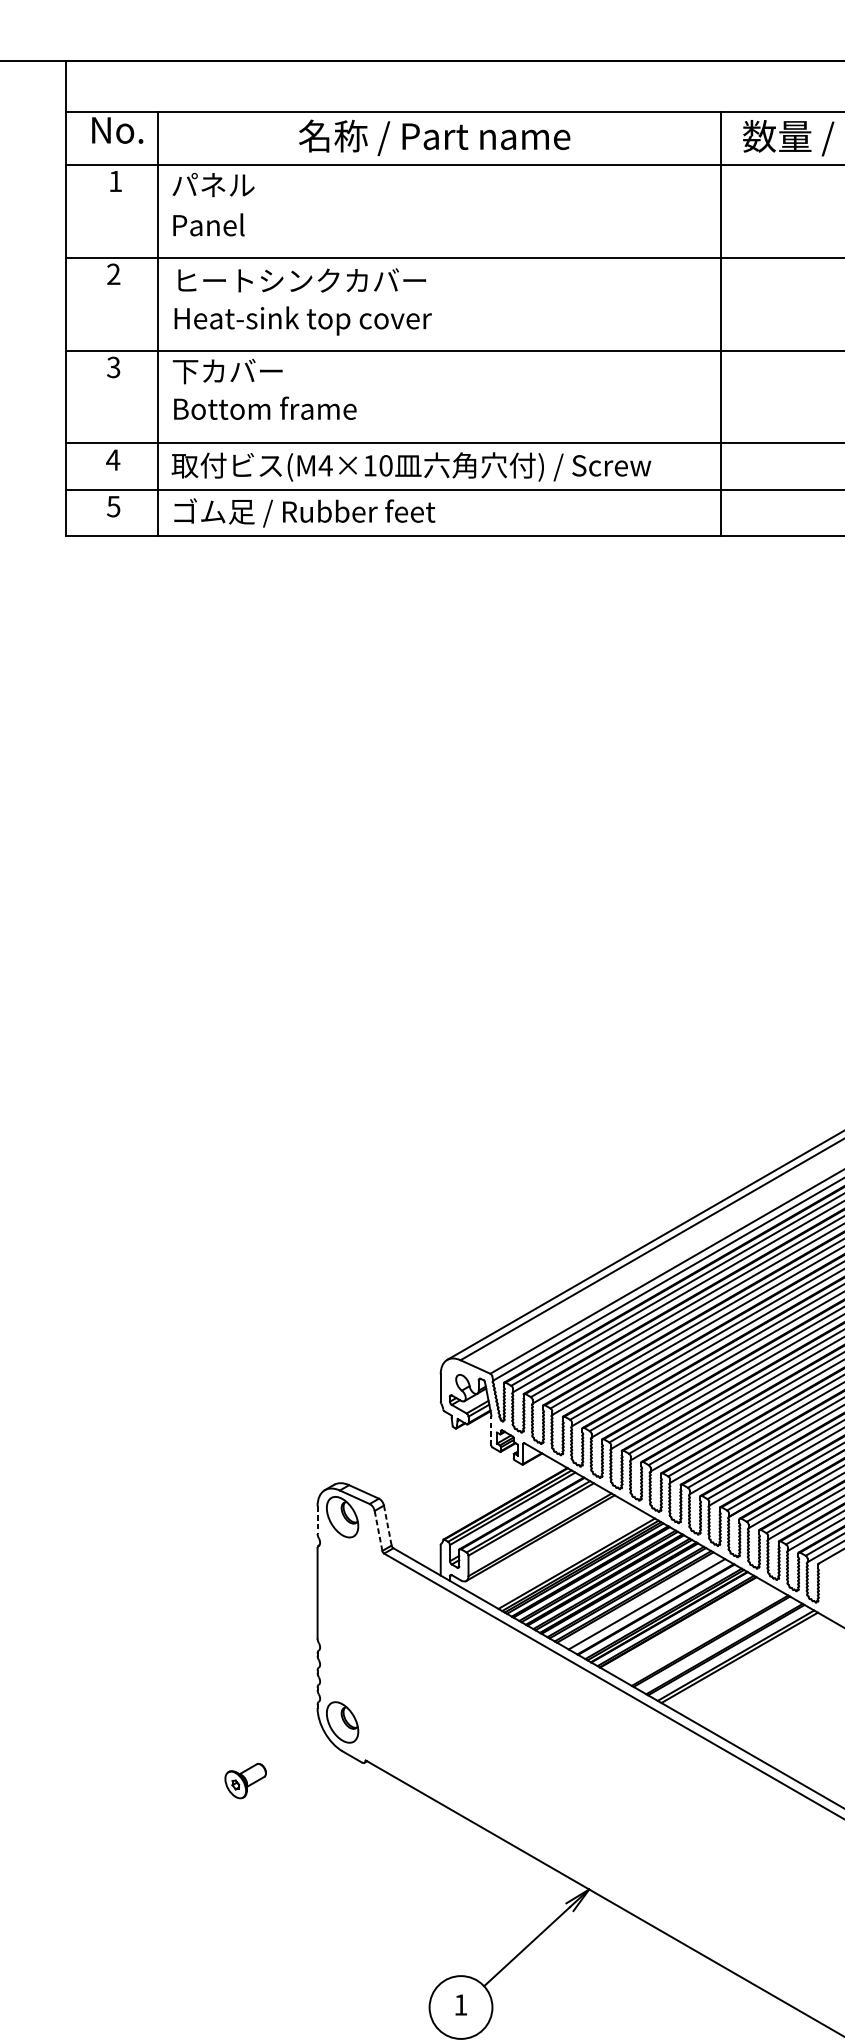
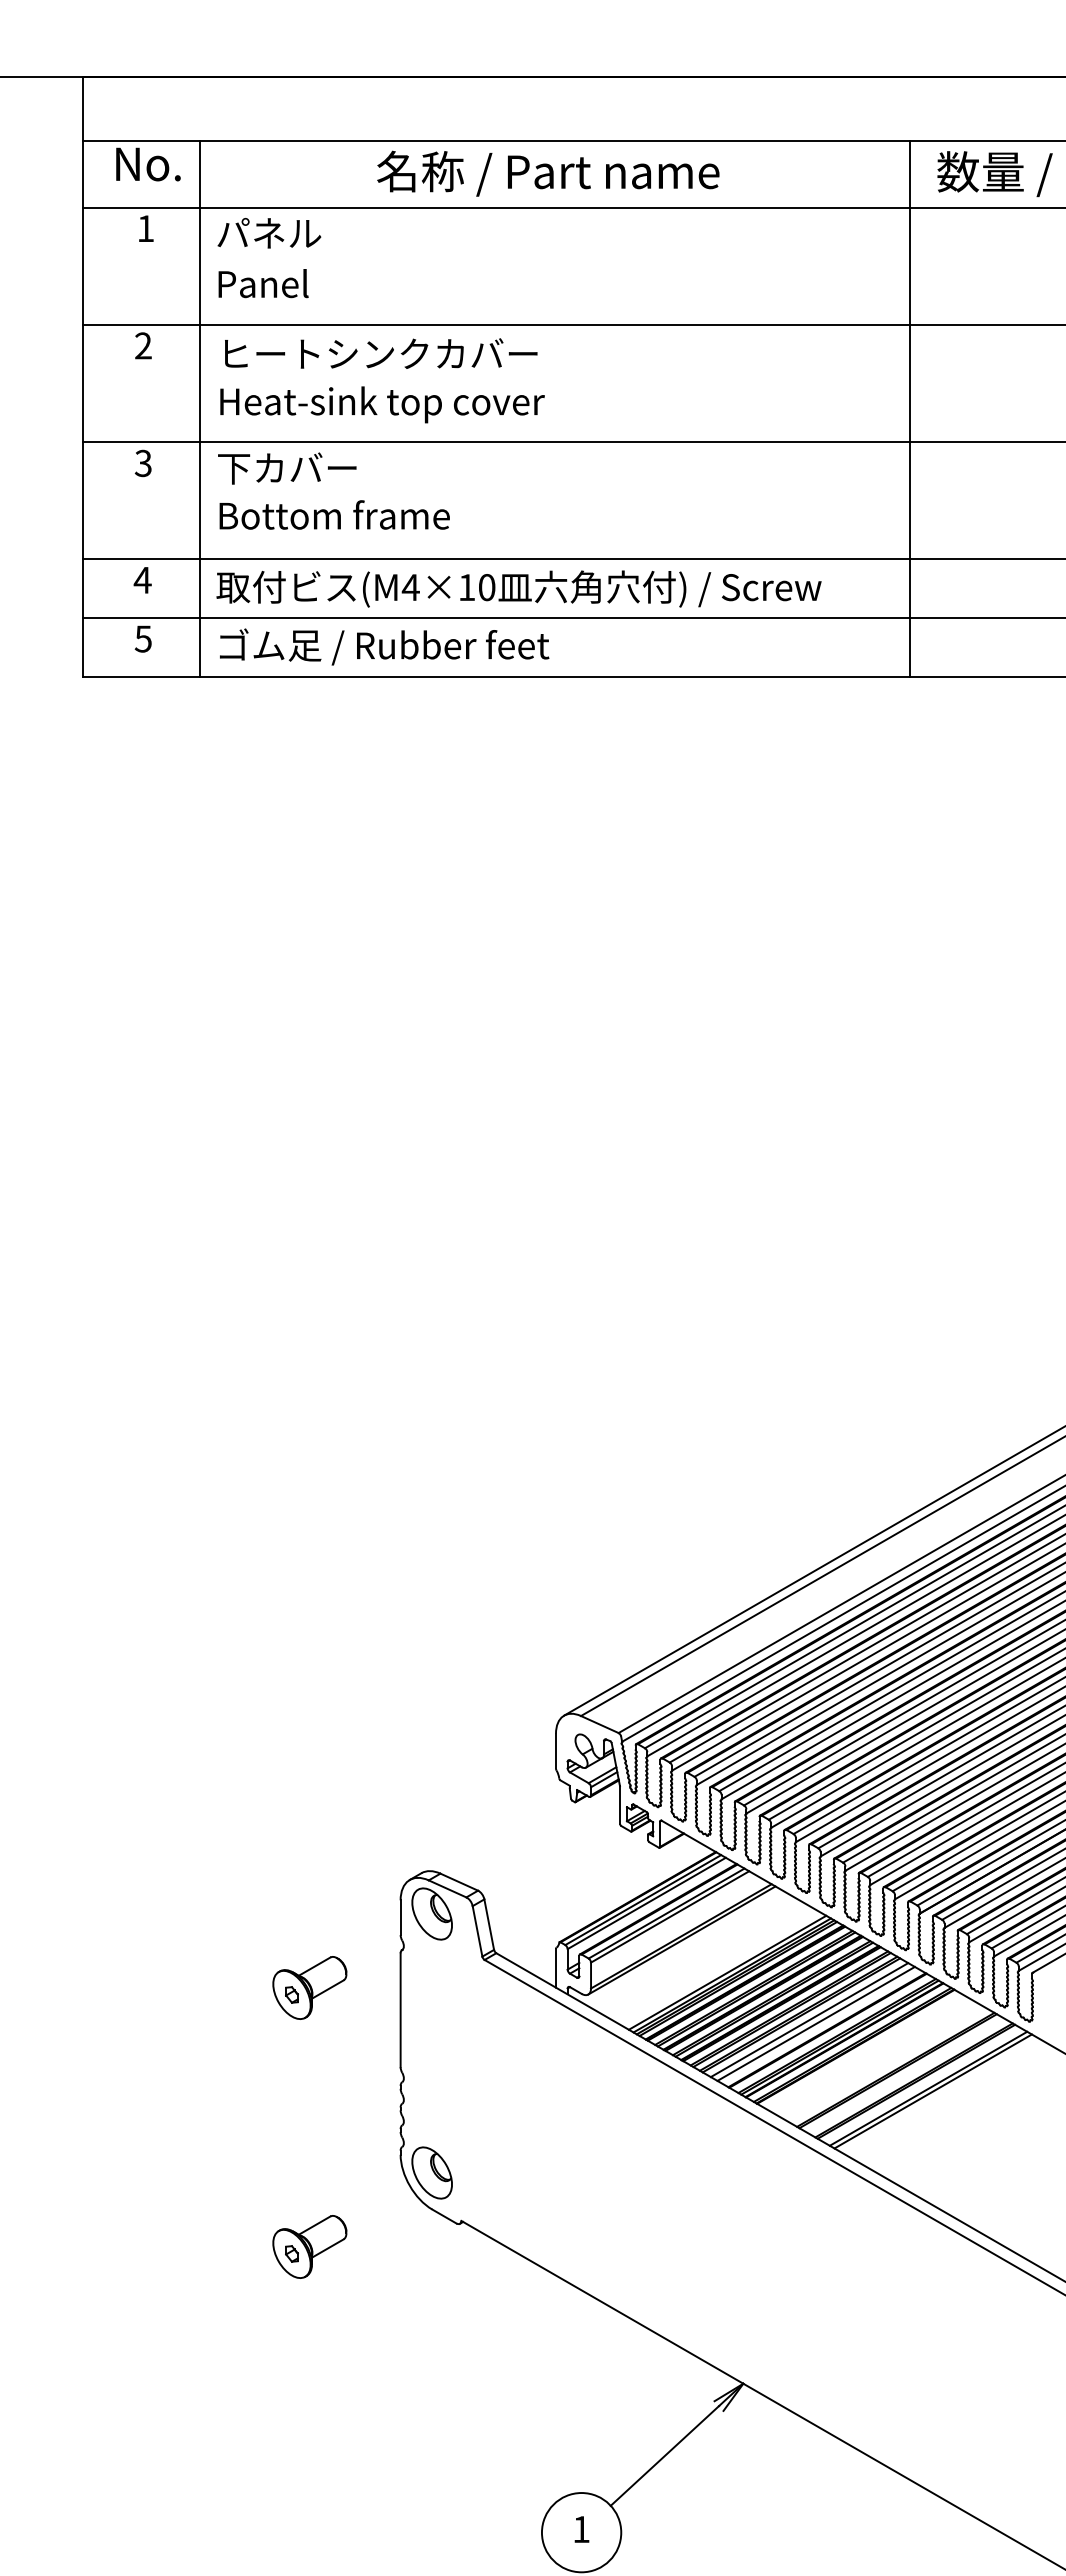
line: (491, 1430) -> (620, 1804), dashed -> solid
line: (317, 1520) -> (400, 1918), dashed -> solid
line: (388, 1525) -> (489, 1924), dashed -> solid
line: (378, 1531) -> (477, 1931), dashed -> solid
part: (245, 1575) -> (309, 1987), added
line: (641, 1601) -> (809, 2020), added
part: (245, 1780) -> (309, 2246), size x1.43

